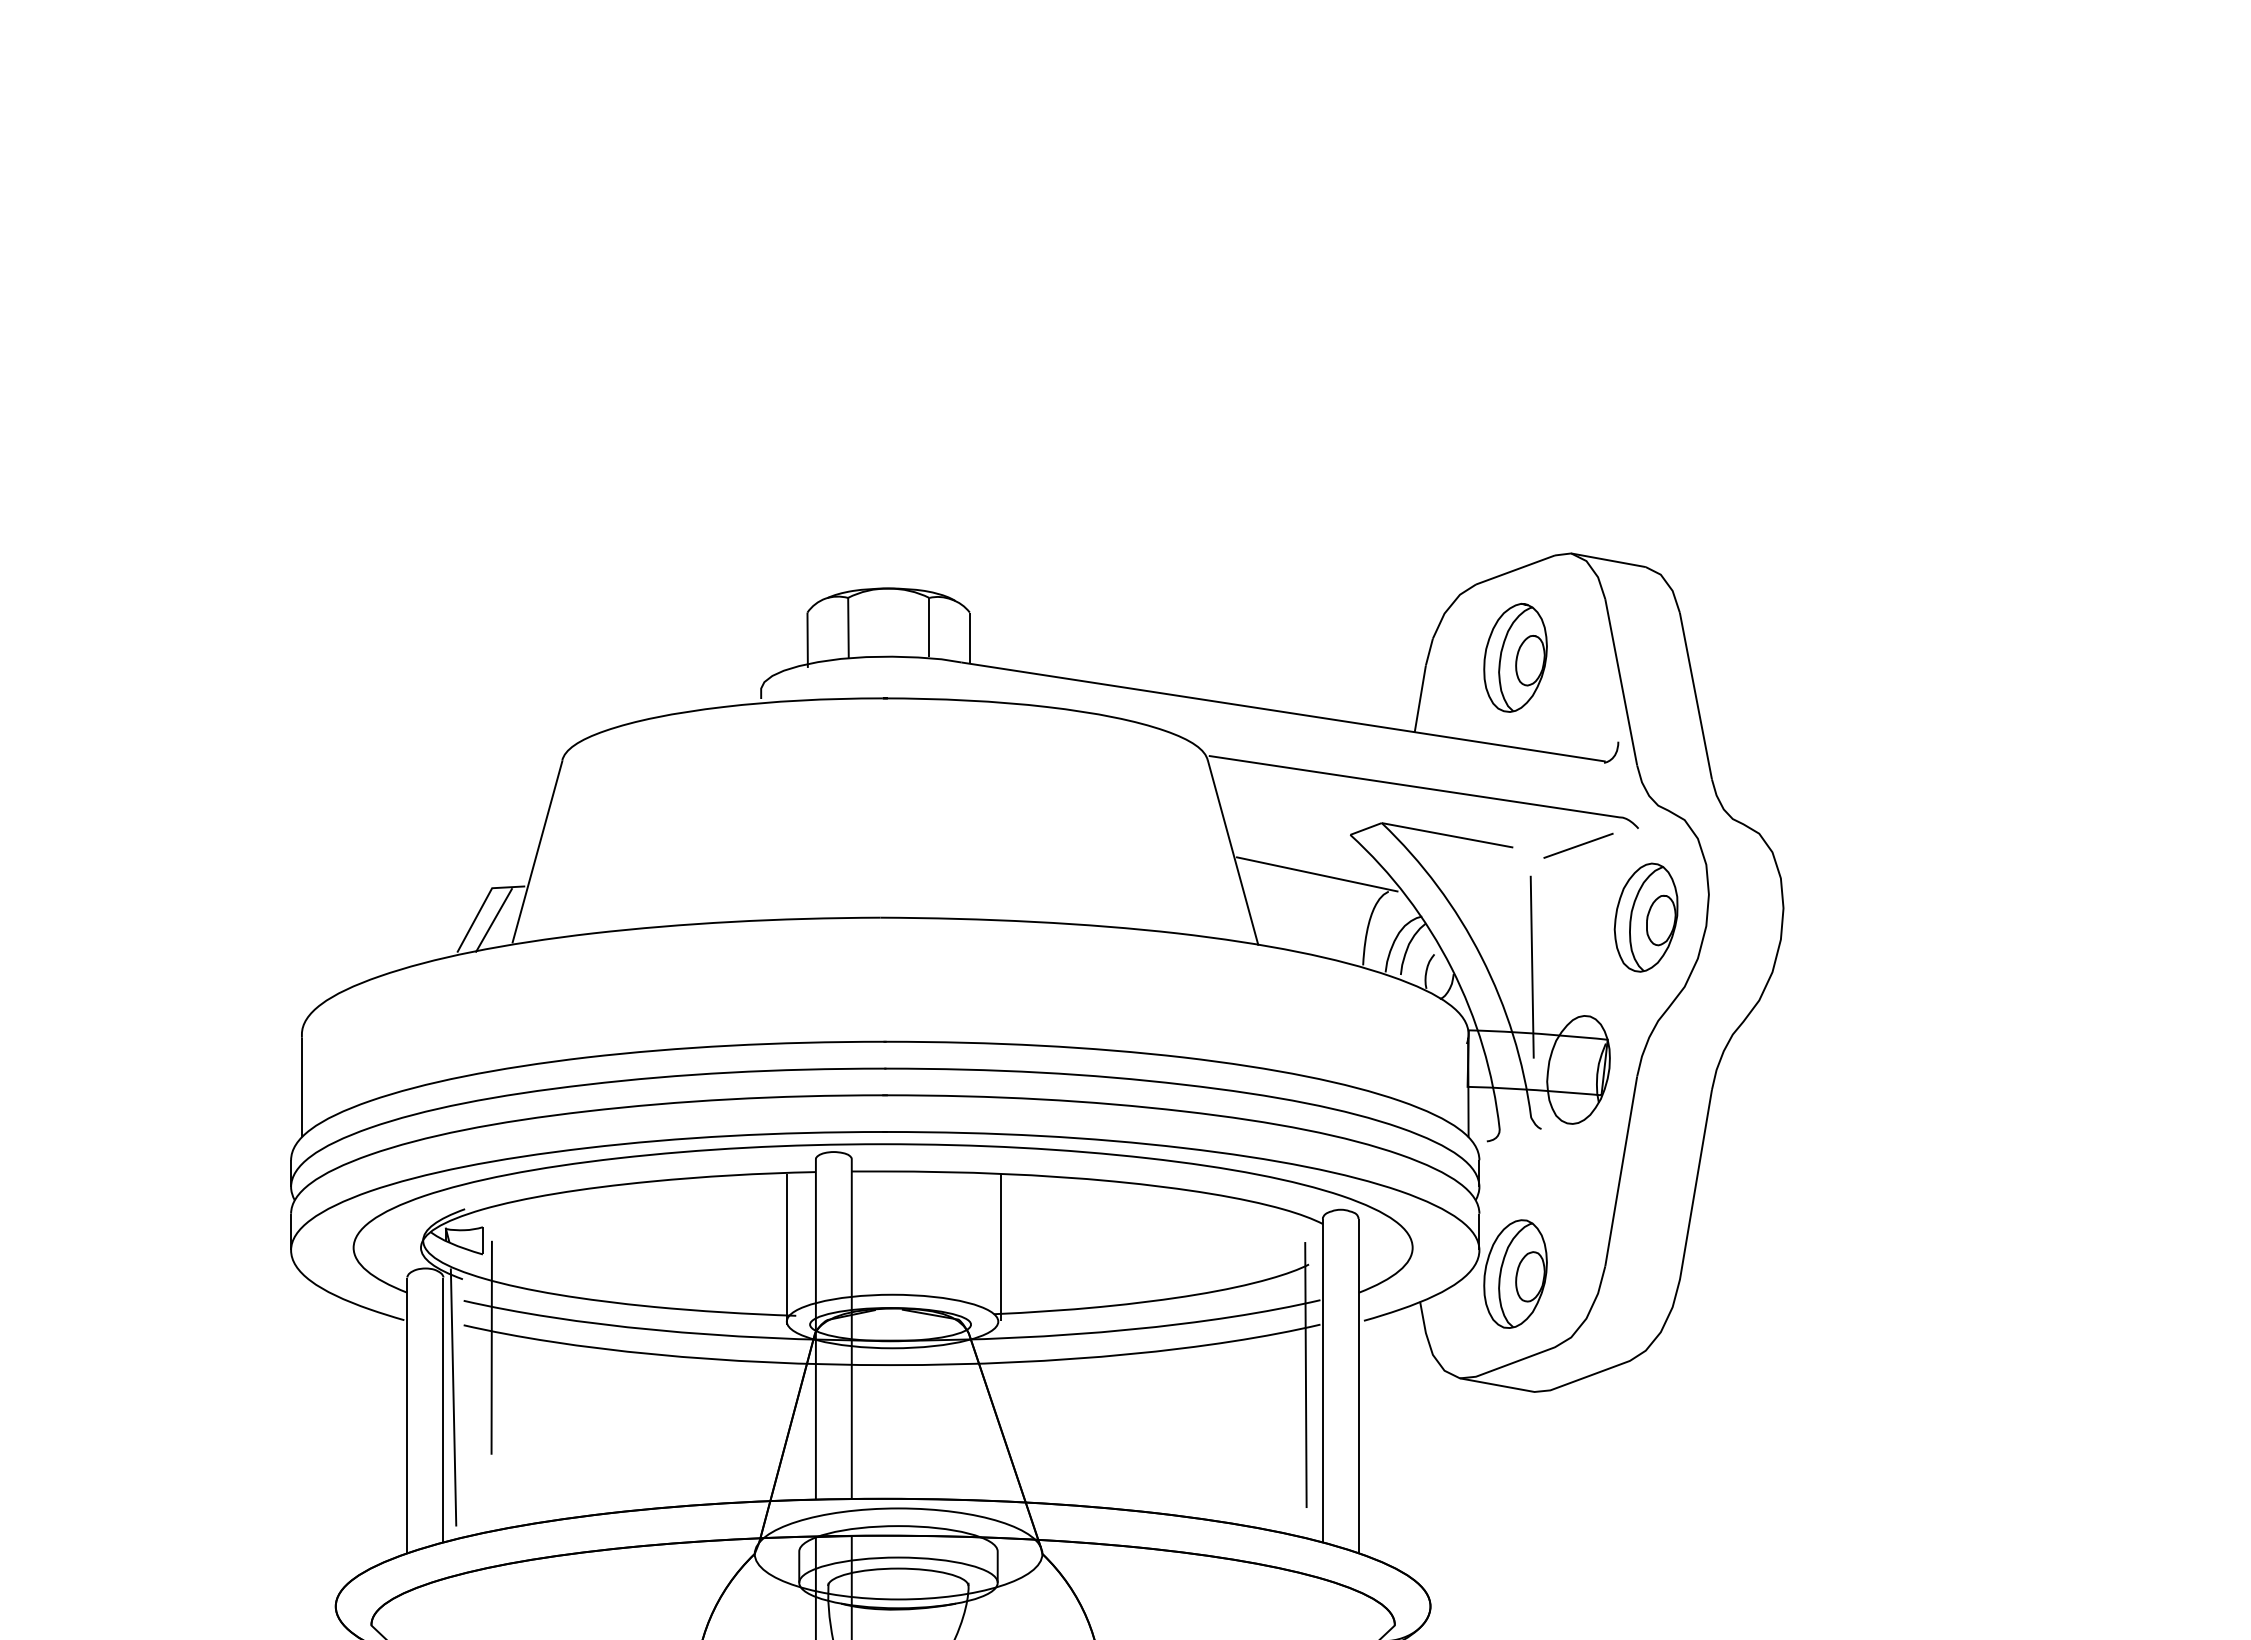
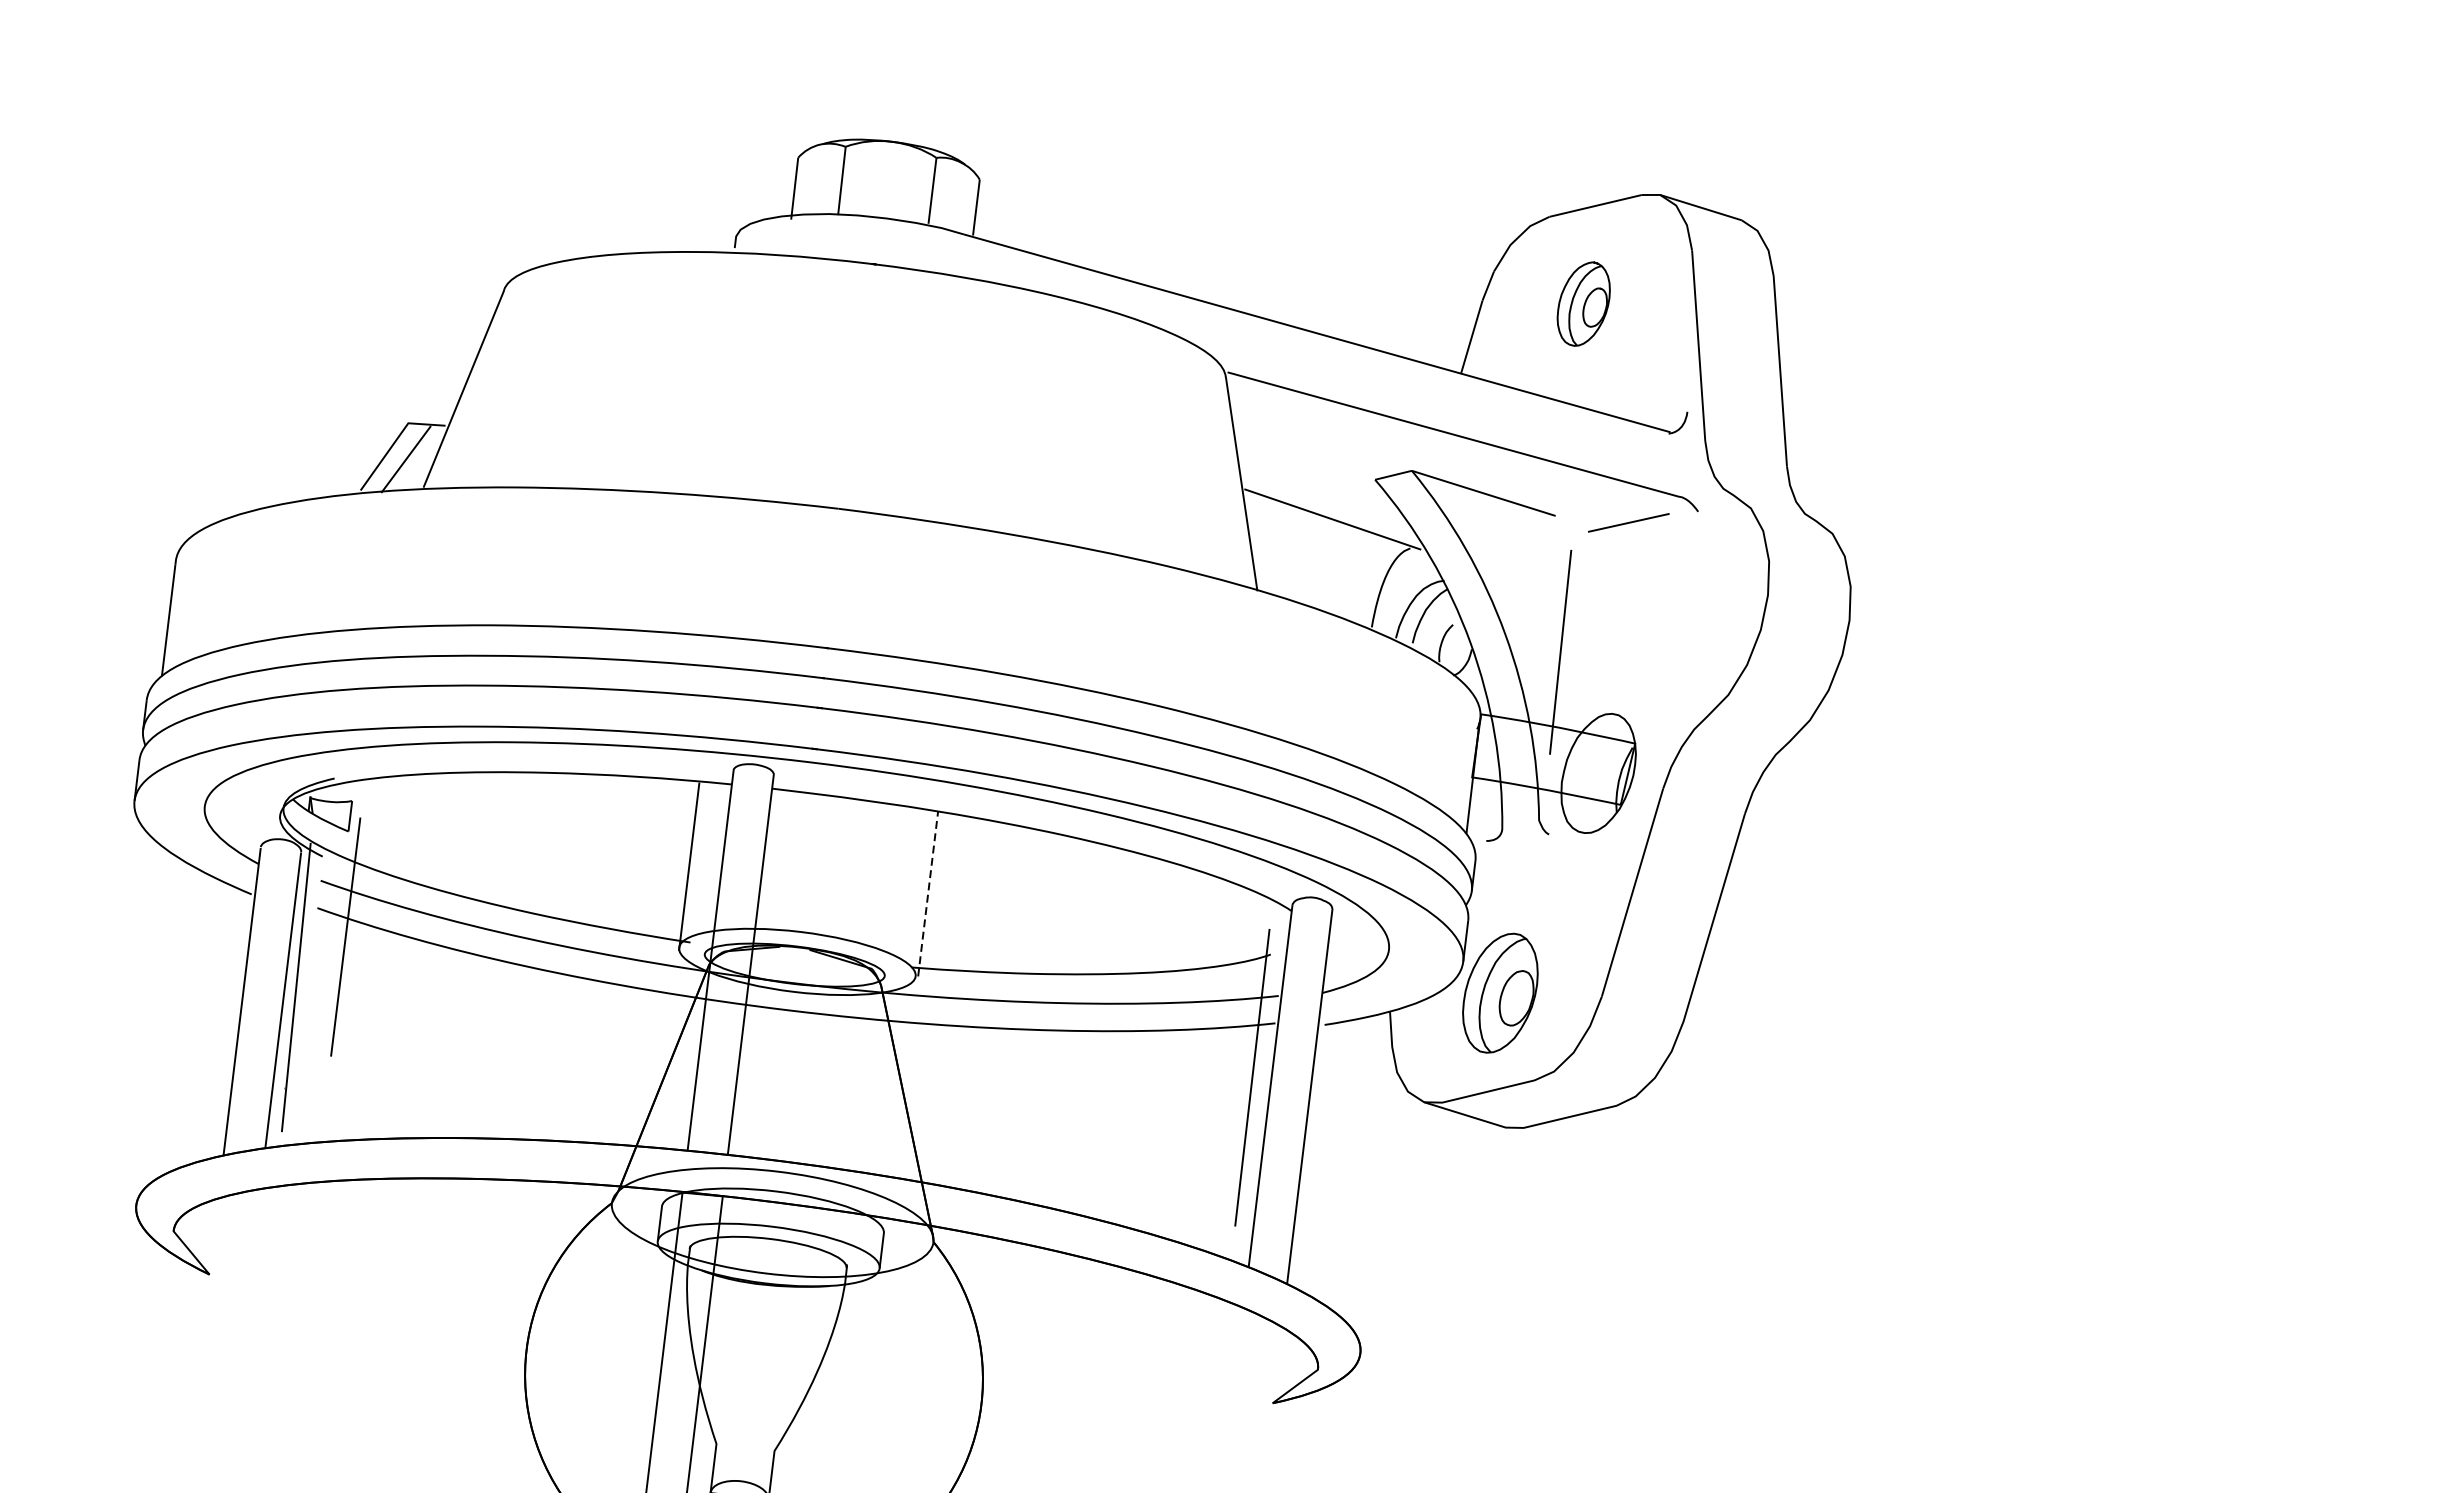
part: (1515, 657) -> (1583, 303), size x0.7
part: (1645, 917) -> (1693, 612), removed
line: (1000, 1247) -> (928, 893), solid -> dashed

